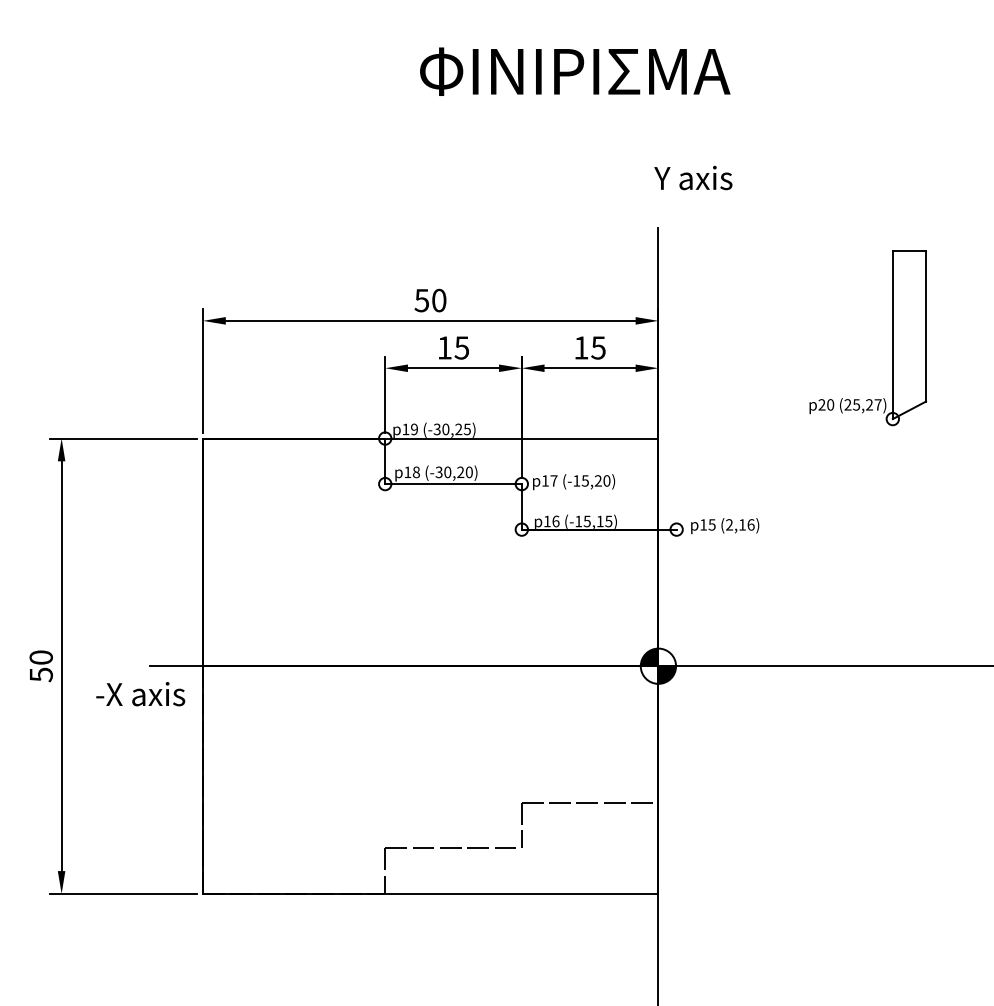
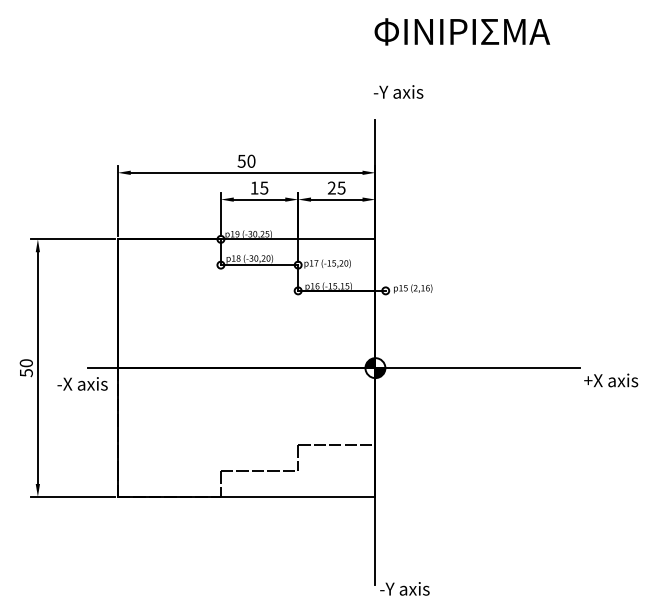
text: (575, 71) -> (462, 31), moved
text: (699, 177) -> (398, 91), Y axis -> -Y axis
part: (891, 338) -> (507, 182), removed
text: (580, 346) -> (331, 187), 15 -> 25

